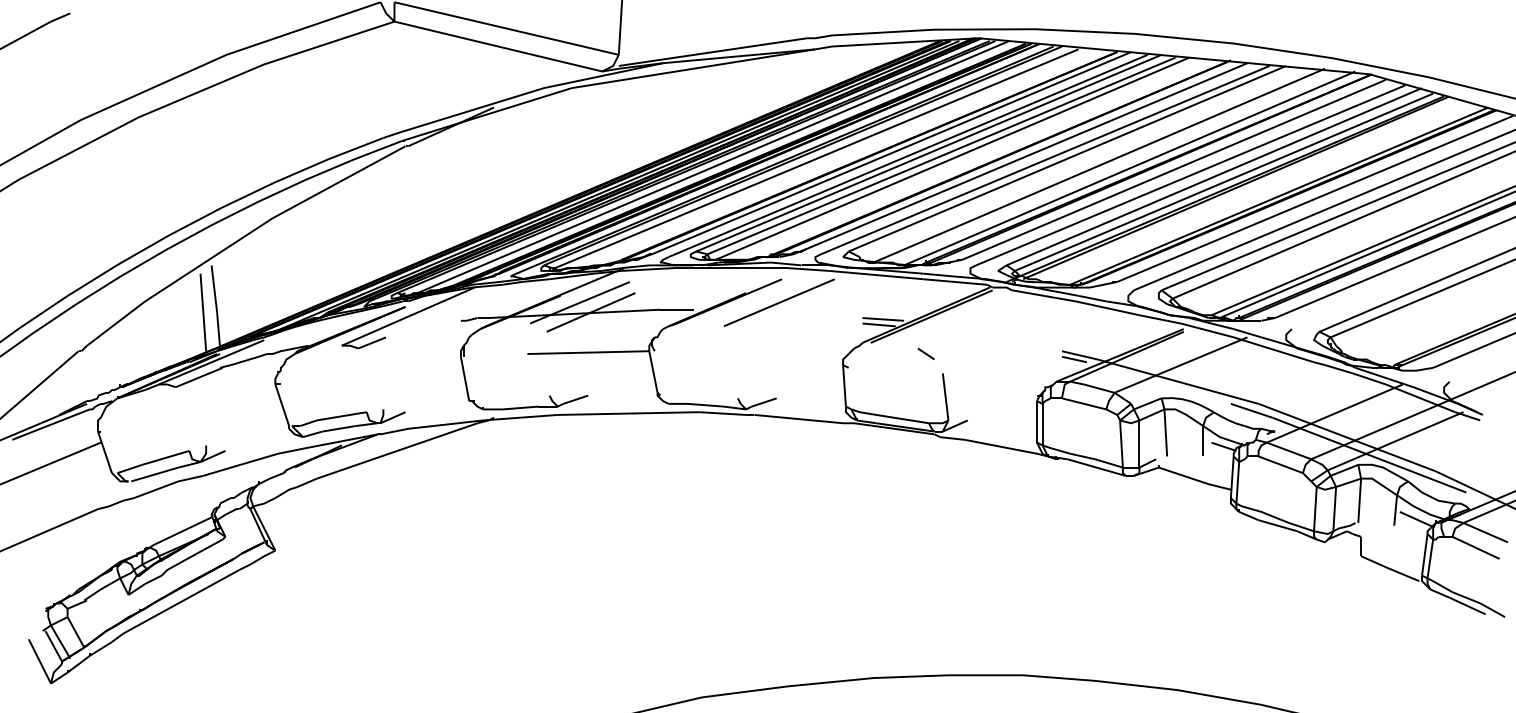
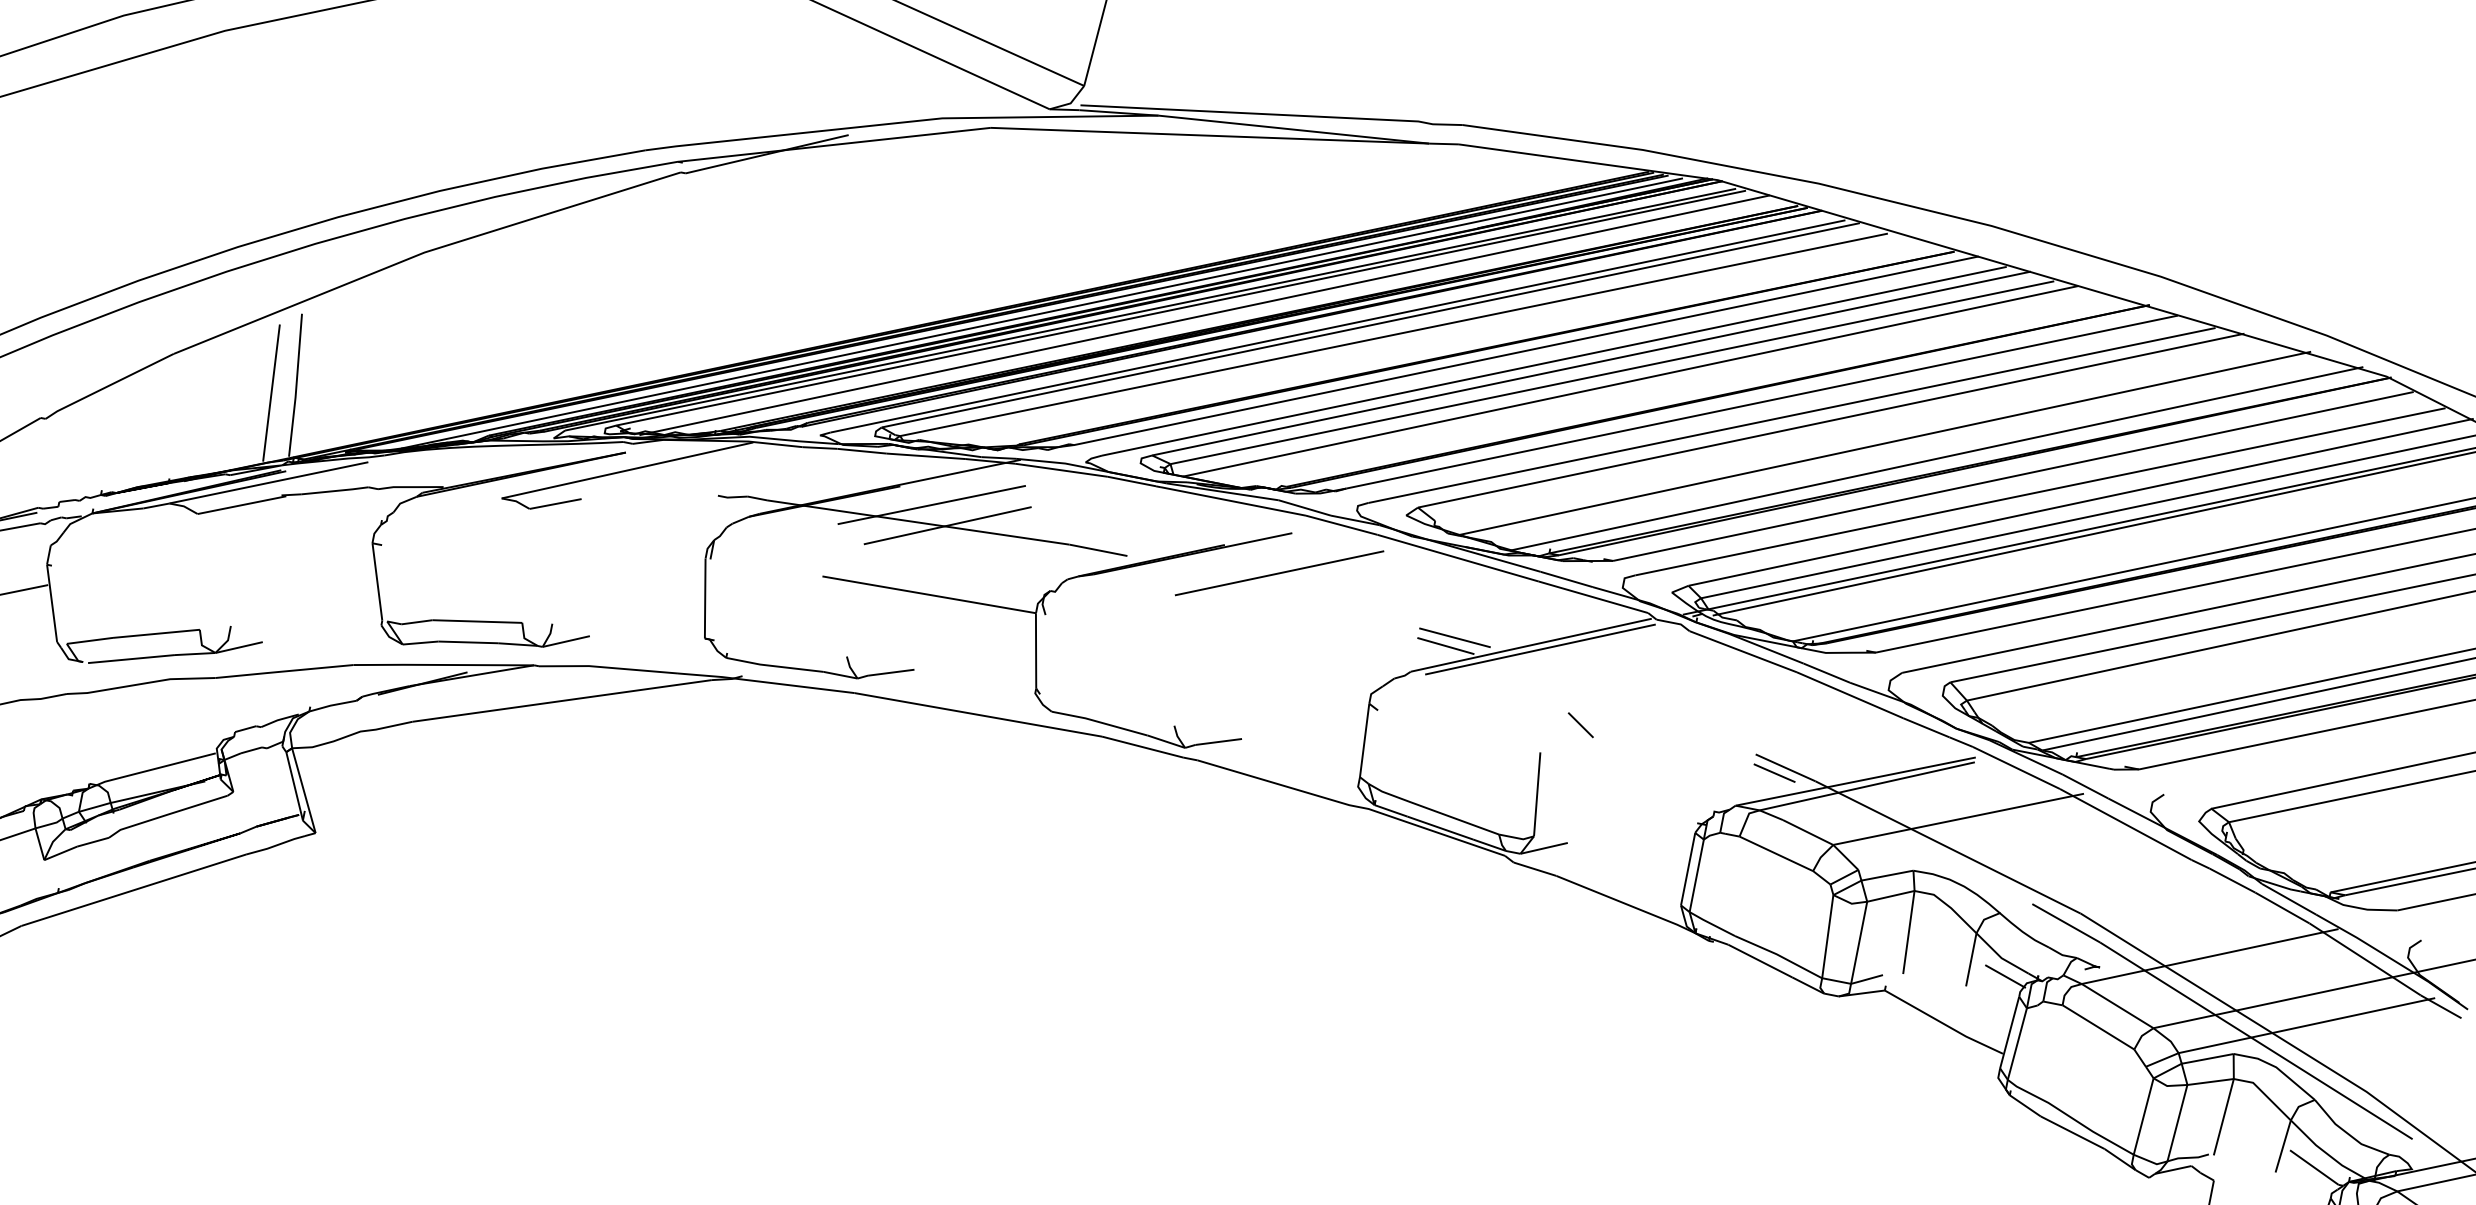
line: (925, 353) -> (1579, 724), moved

